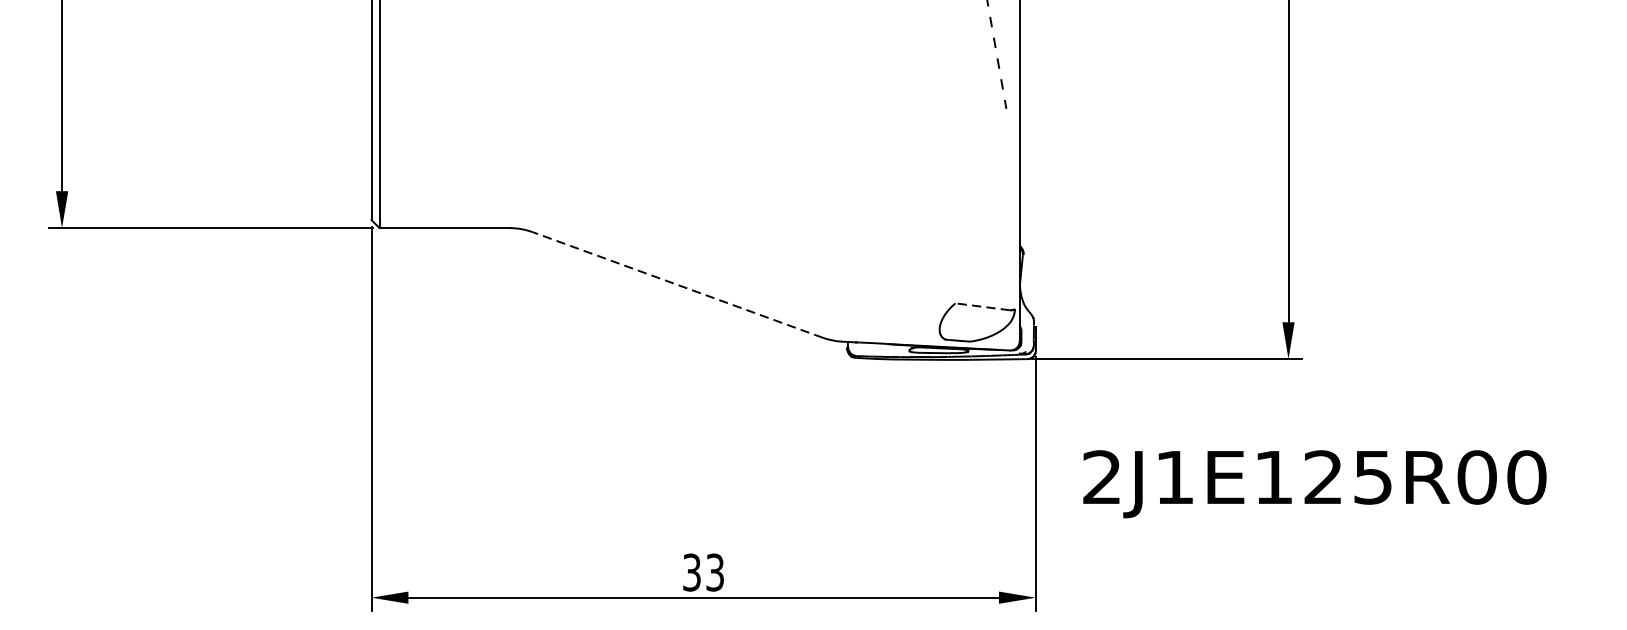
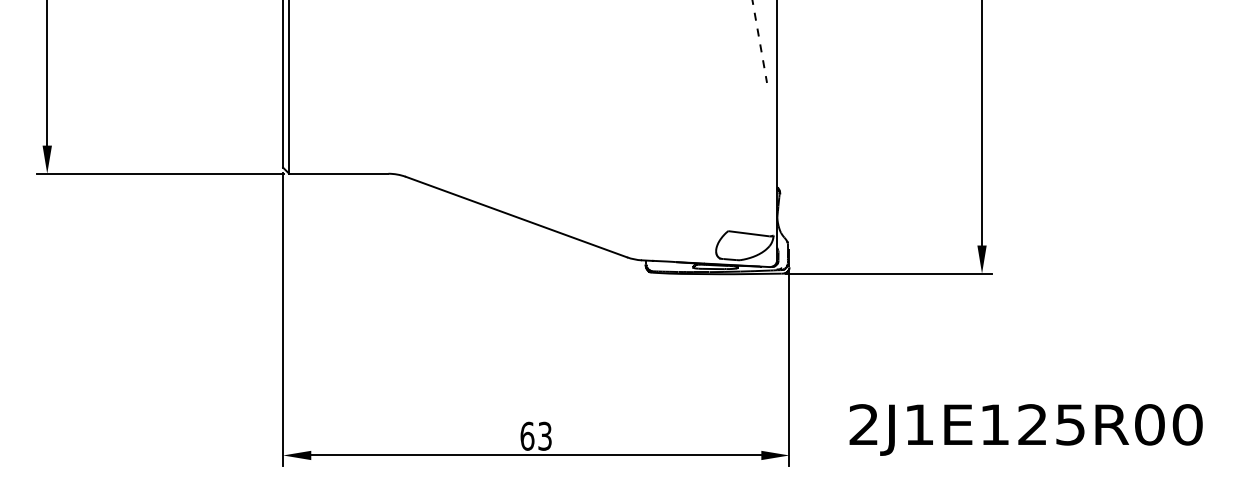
line: (677, 285) -> (516, 217), dashed -> solid
line: (982, 306) -> (748, 233), dashed -> solid
text: (1314, 483) -> (1025, 429), moved
text: (692, 571) -> (527, 435), 33 -> 63

